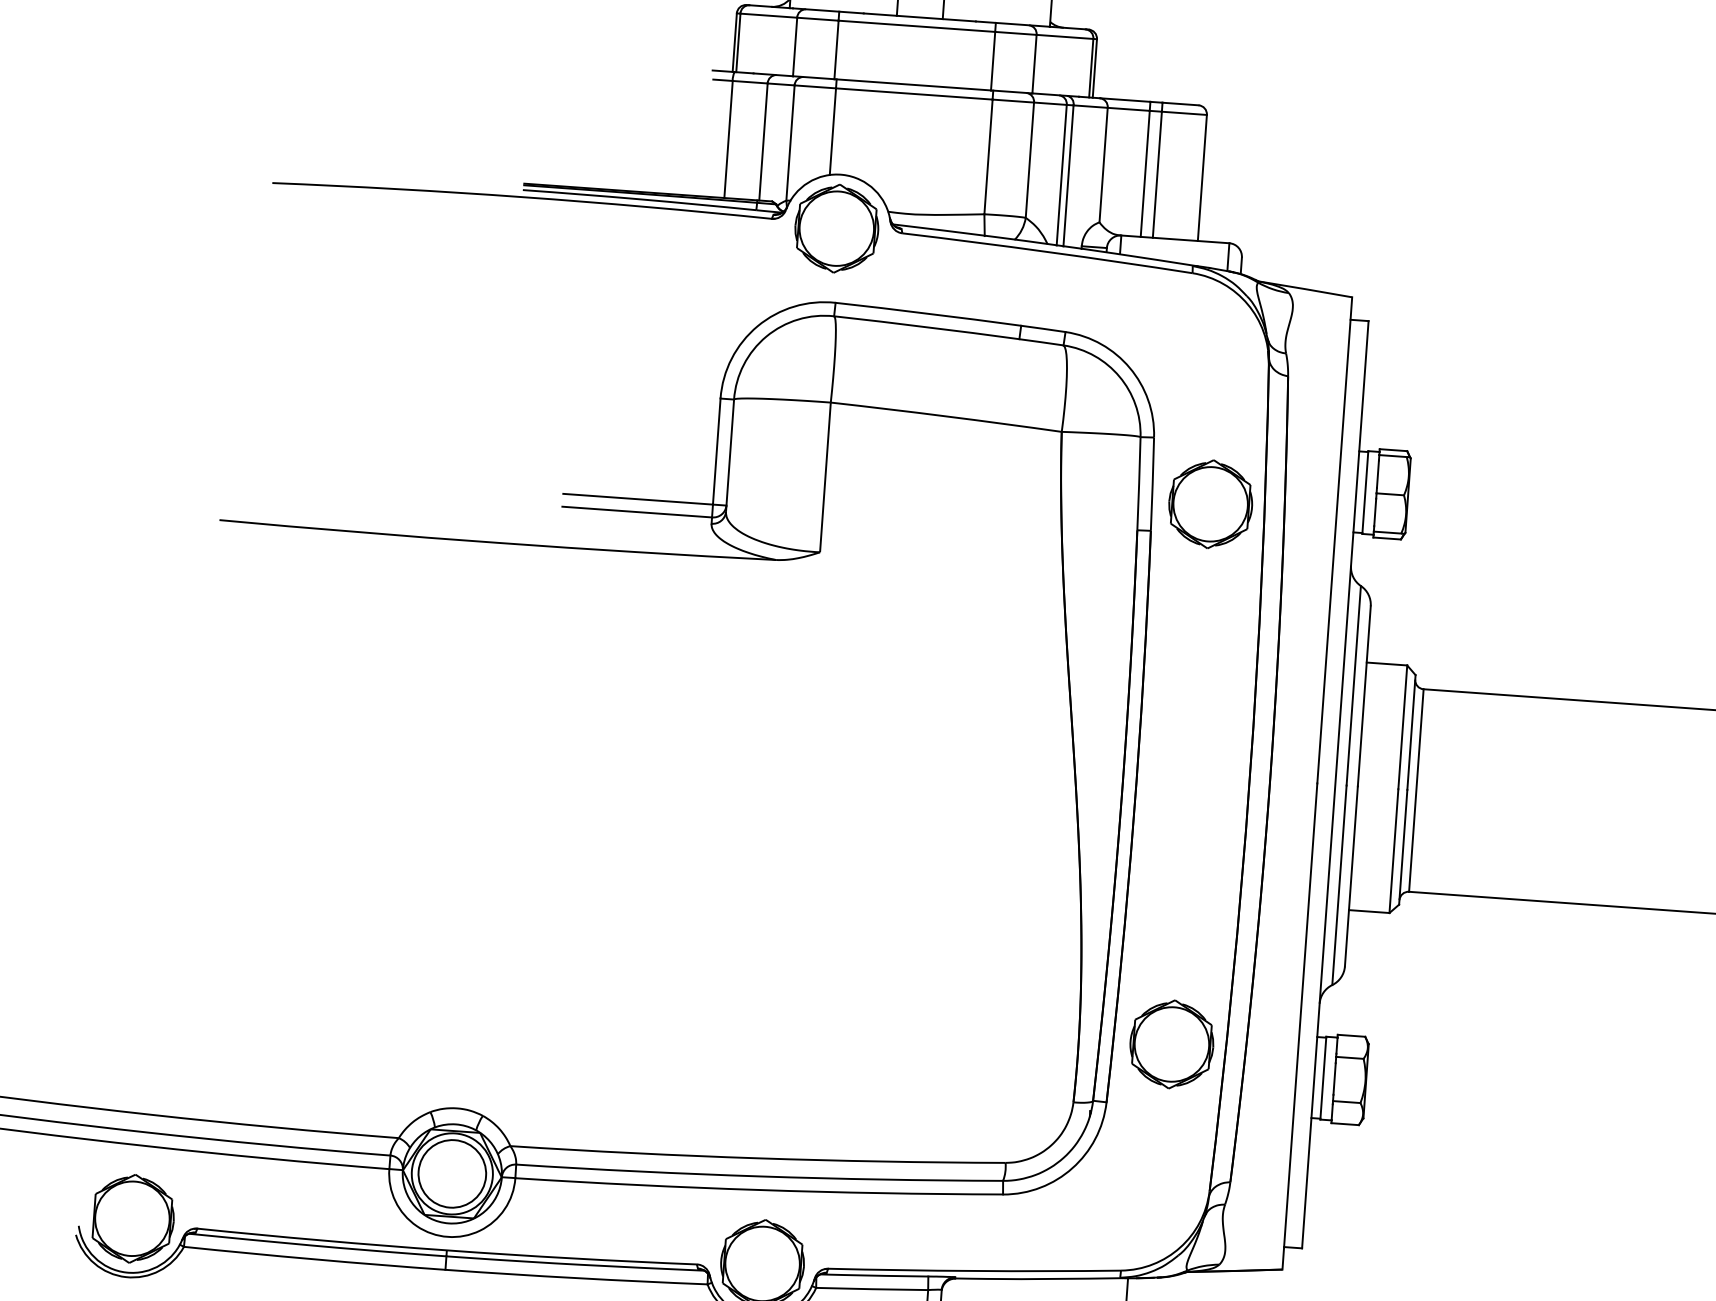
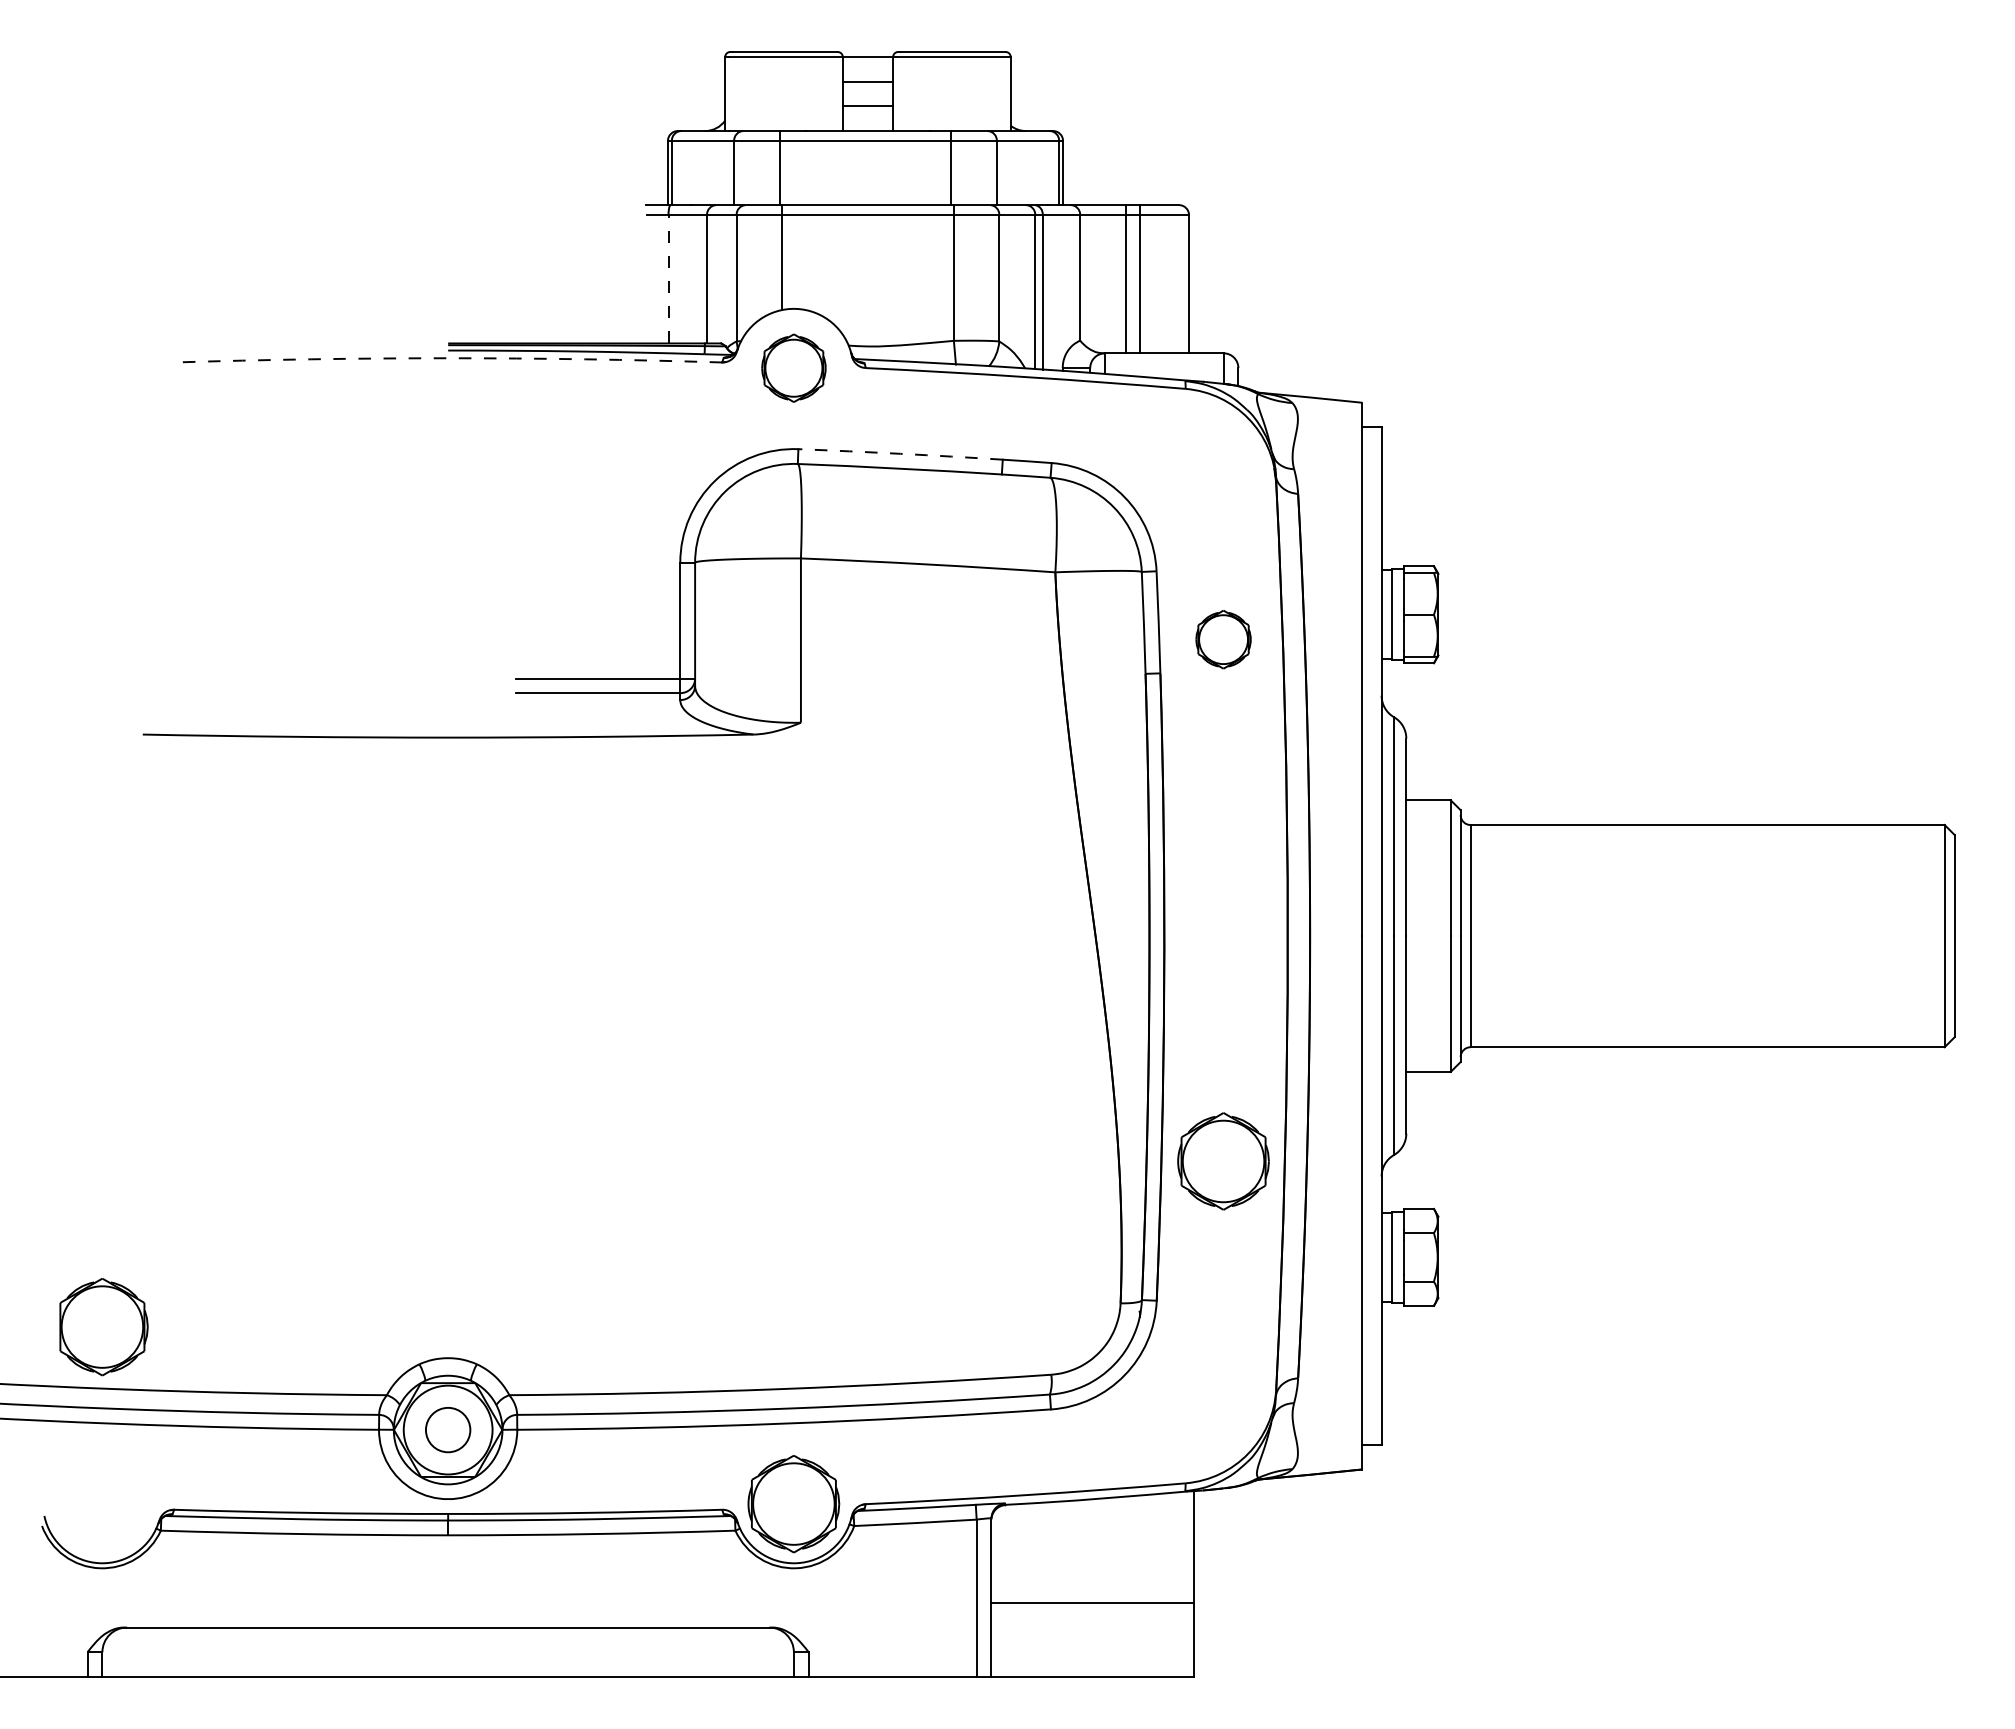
line: (728, 138) -> (668, 278), solid -> dashed
arc: (522, 197) -> (448, 358), solid -> dashed
part: (836, 229) -> (793, 368), size x0.7
arc: (928, 313) -> (900, 453), solid -> dashed
part: (1210, 504) -> (1223, 639), size x0.6
part: (1171, 1044) -> (1223, 1161), moved
circle: (452, 1174) -> (448, 1430), size x0.6
part: (133, 1219) -> (103, 1327), moved

